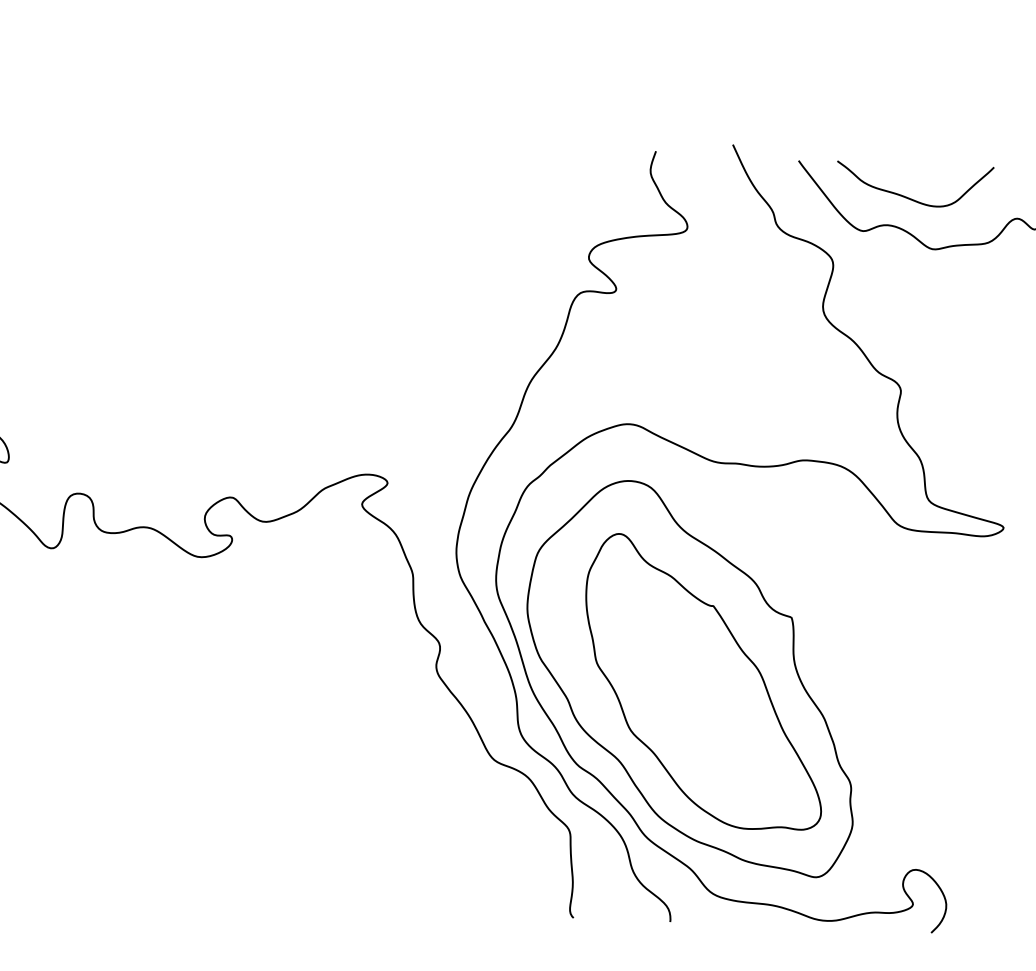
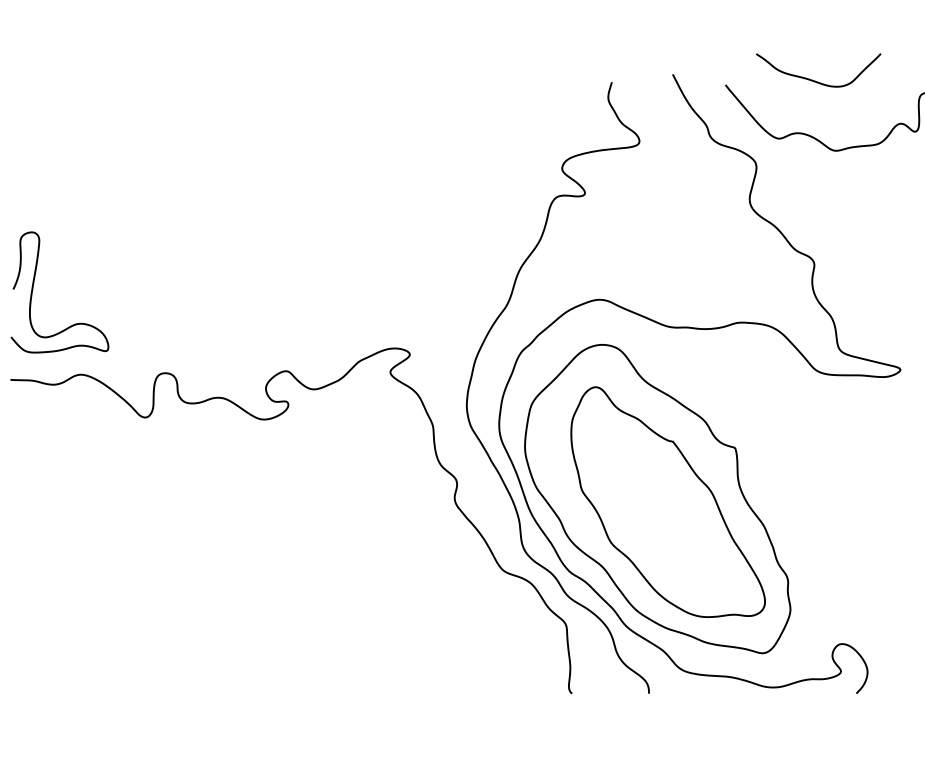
curve: (910, 197) -> (815, 80), moved

